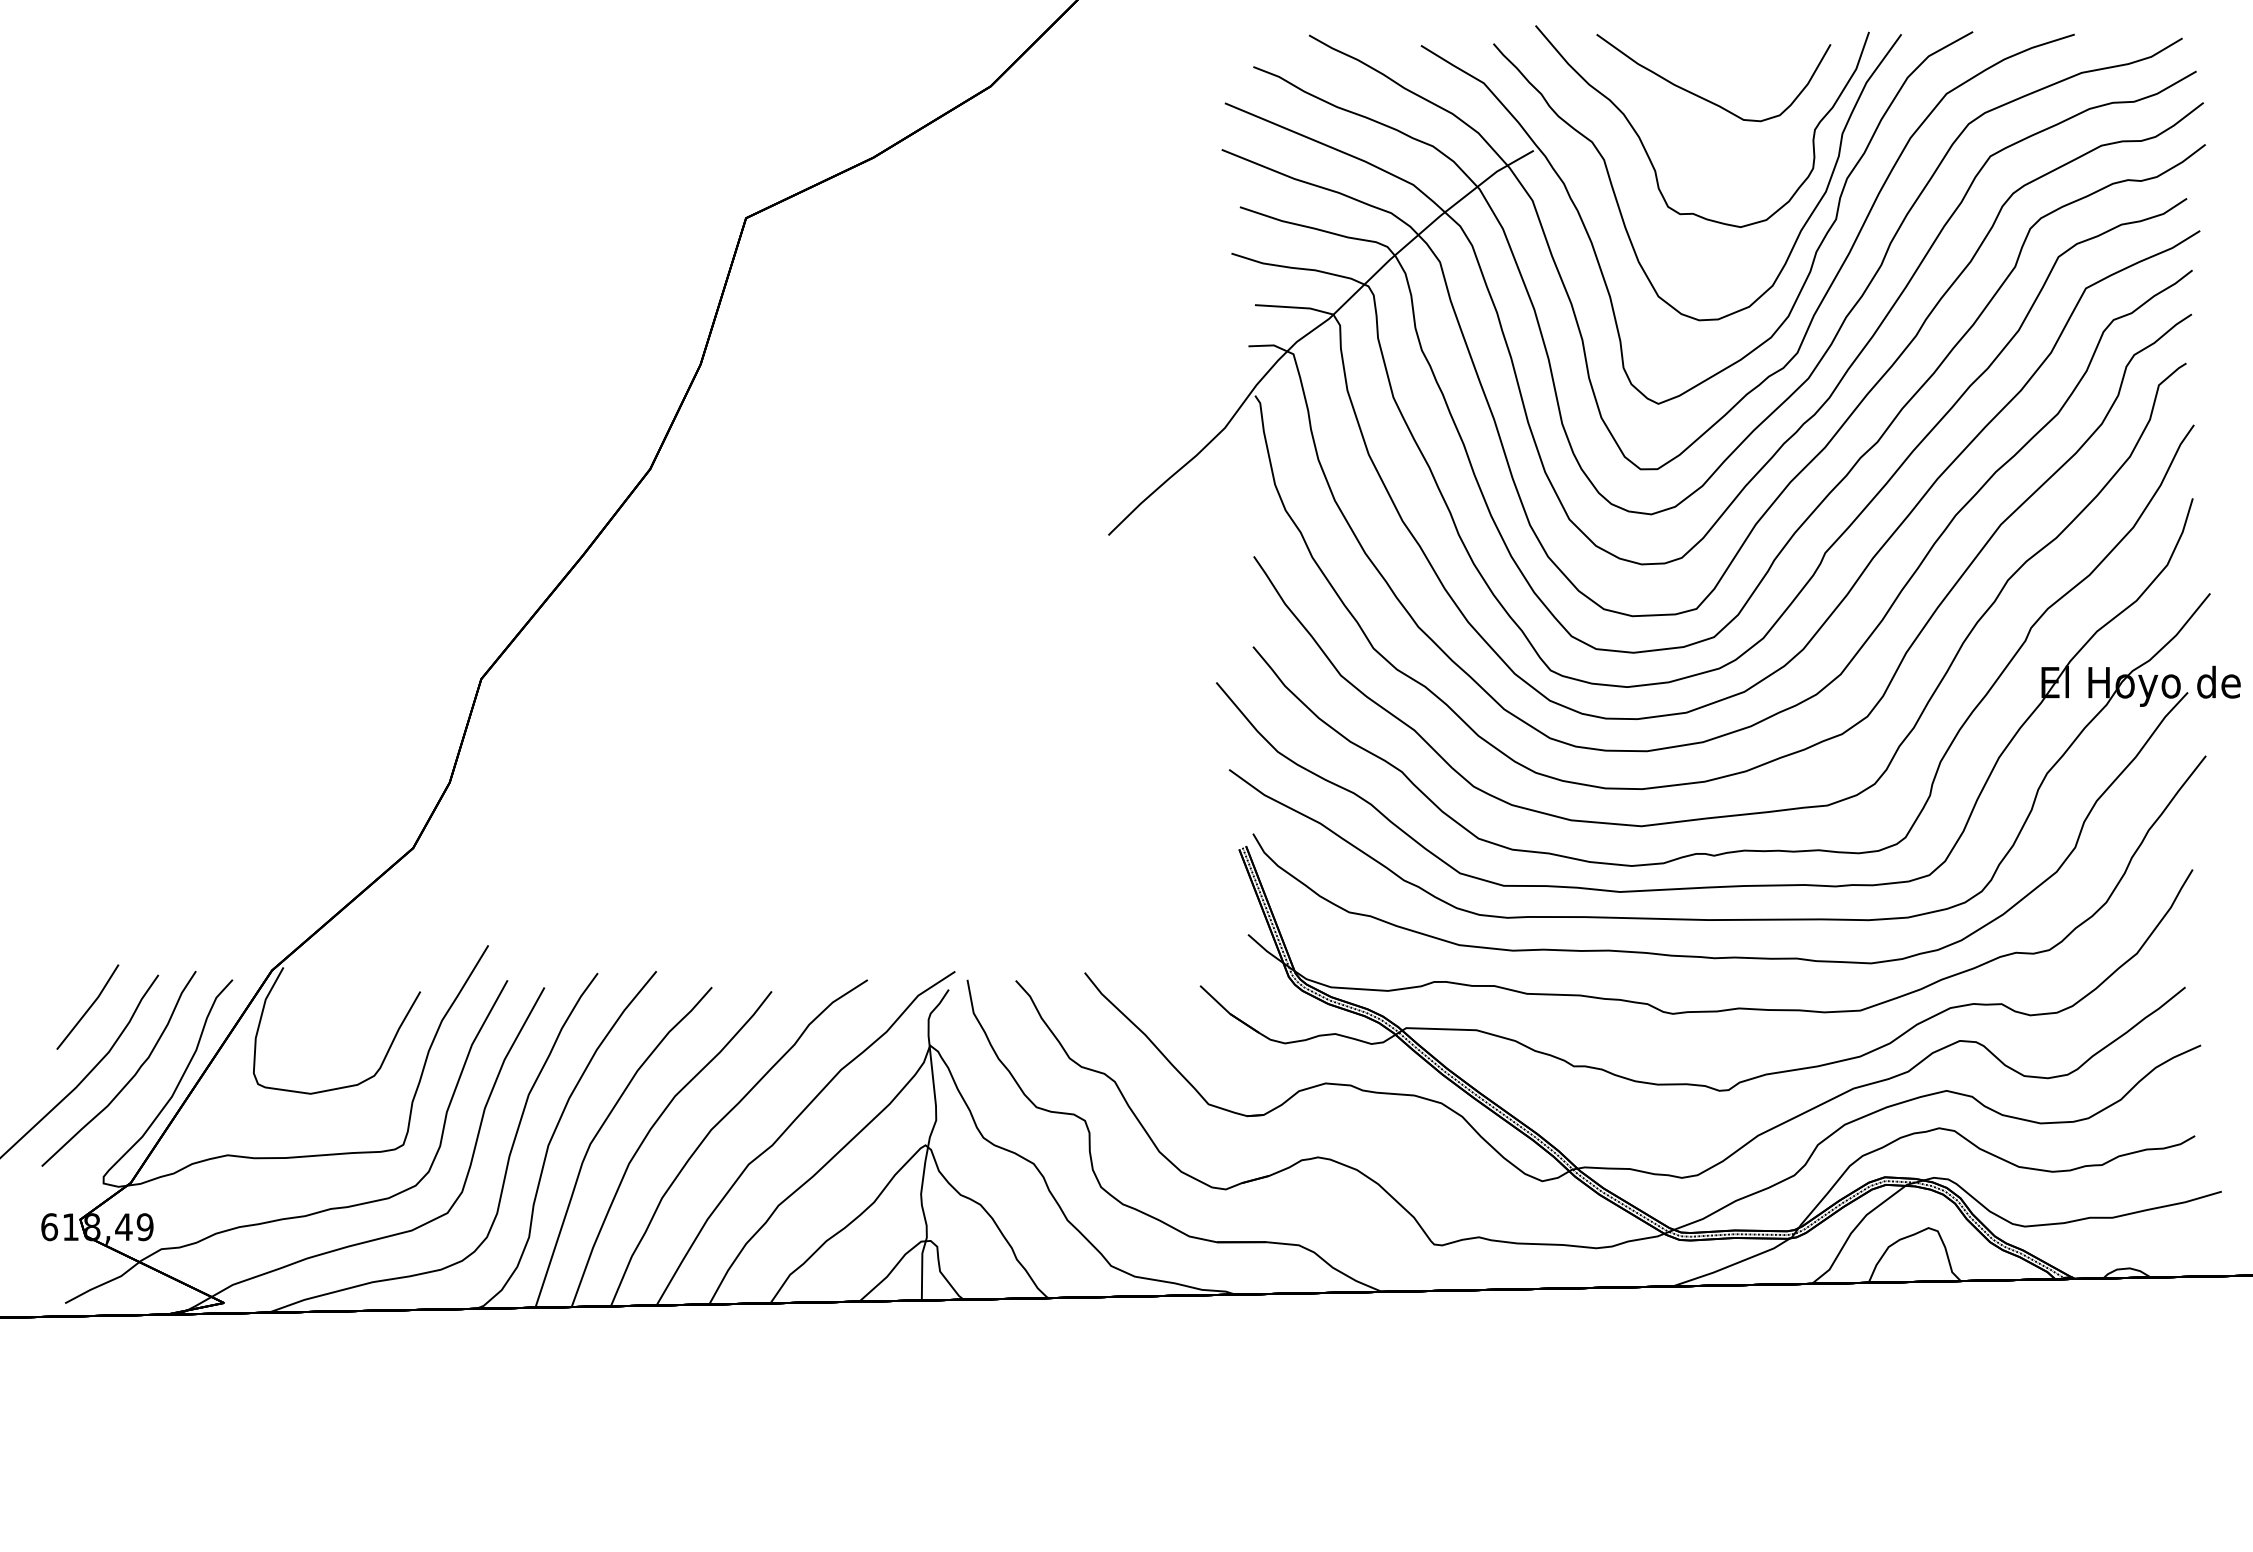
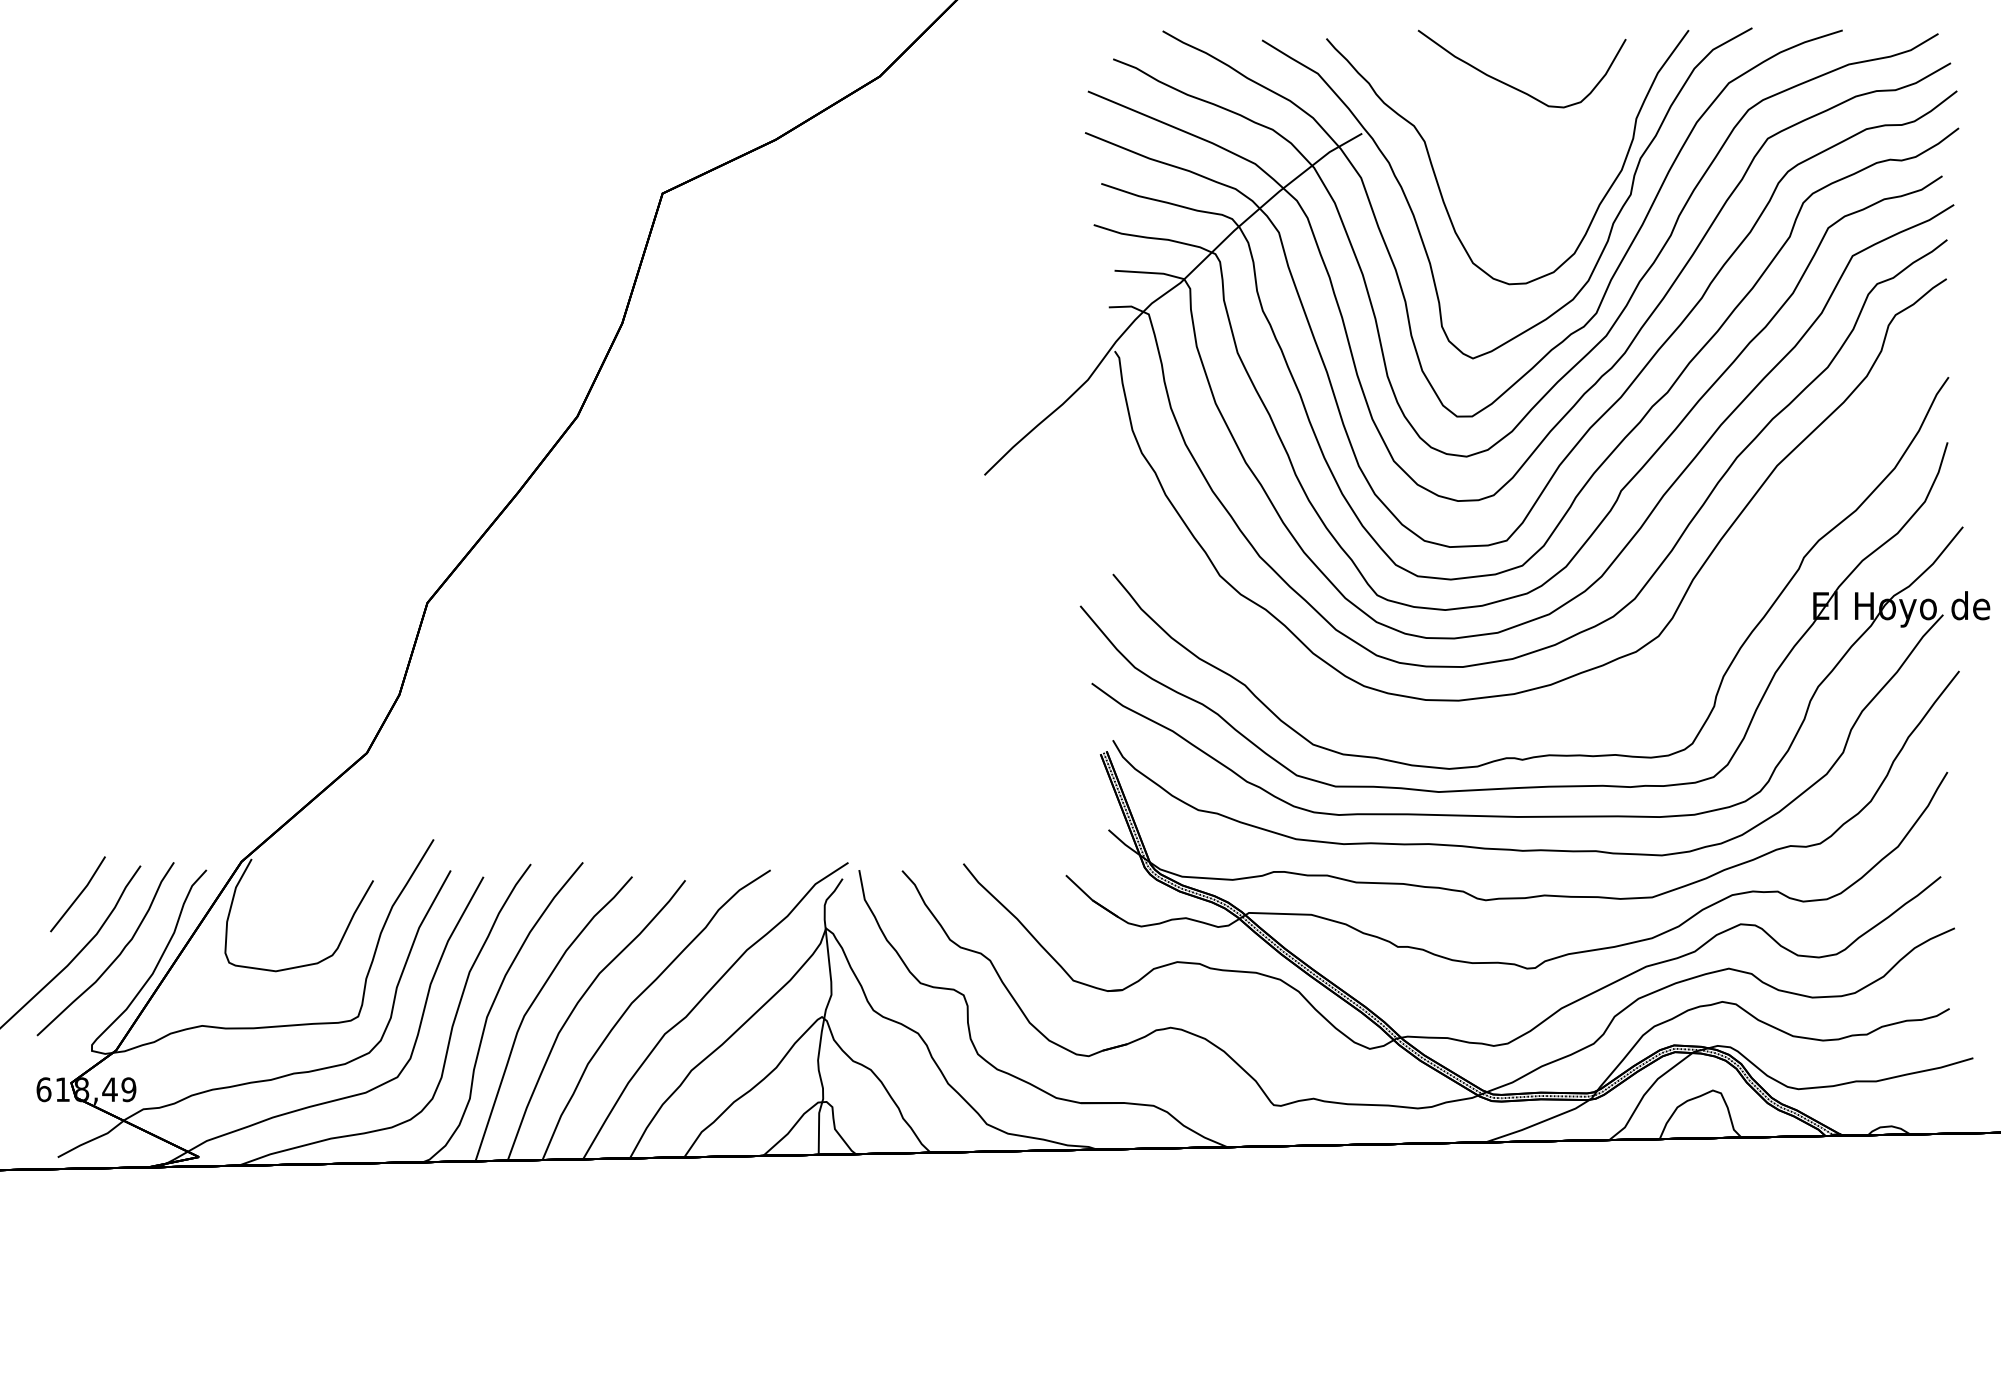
curve: (1648, 154) -> (1464, 136), removed
curve: (1741, 813) -> (1546, 722), removed

